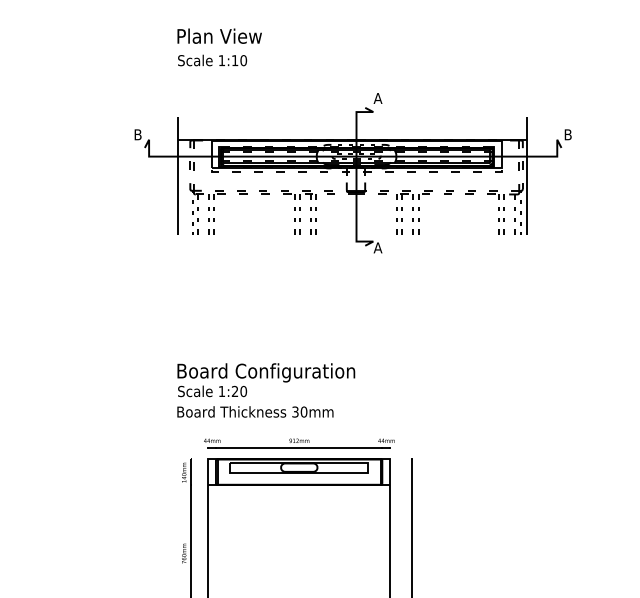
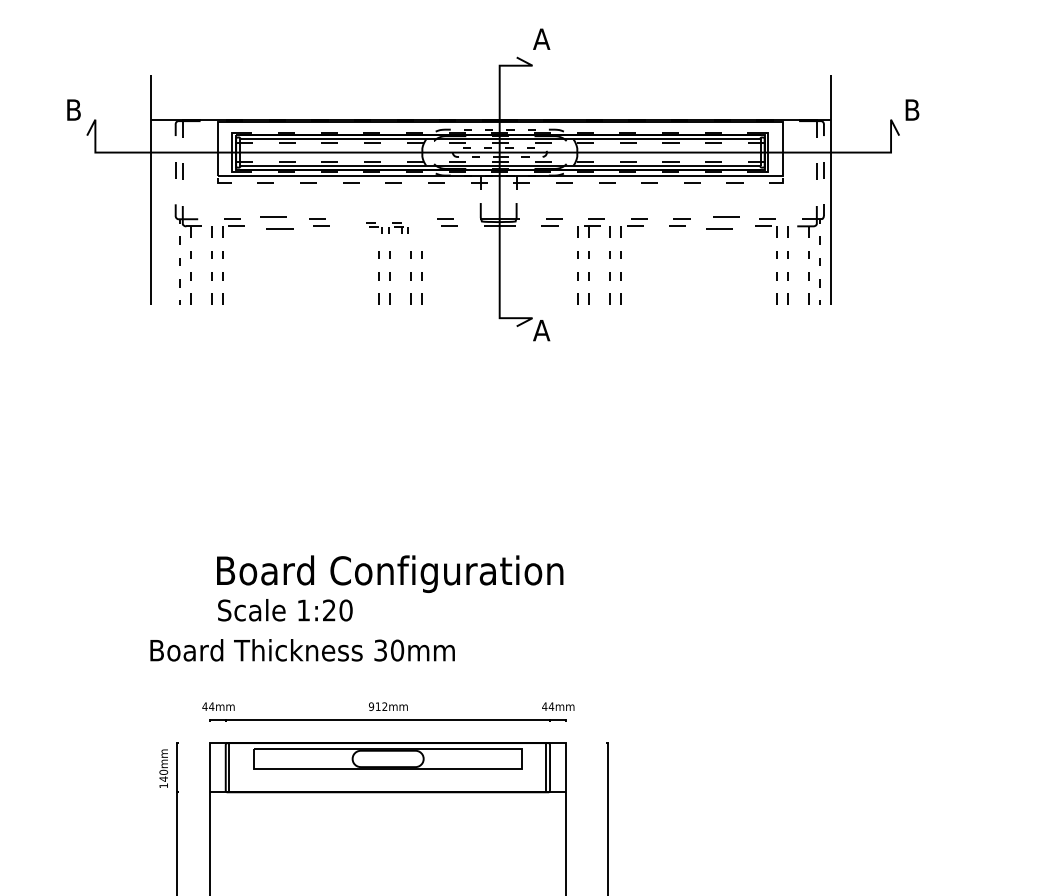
part: (242, 192) -> (277, 222), size x1.6
part: (470, 192) -> (721, 222), size x1.6
part: (298, 194) -> (386, 226), size x0.6
text: (266, 380) -> (390, 589), moved

